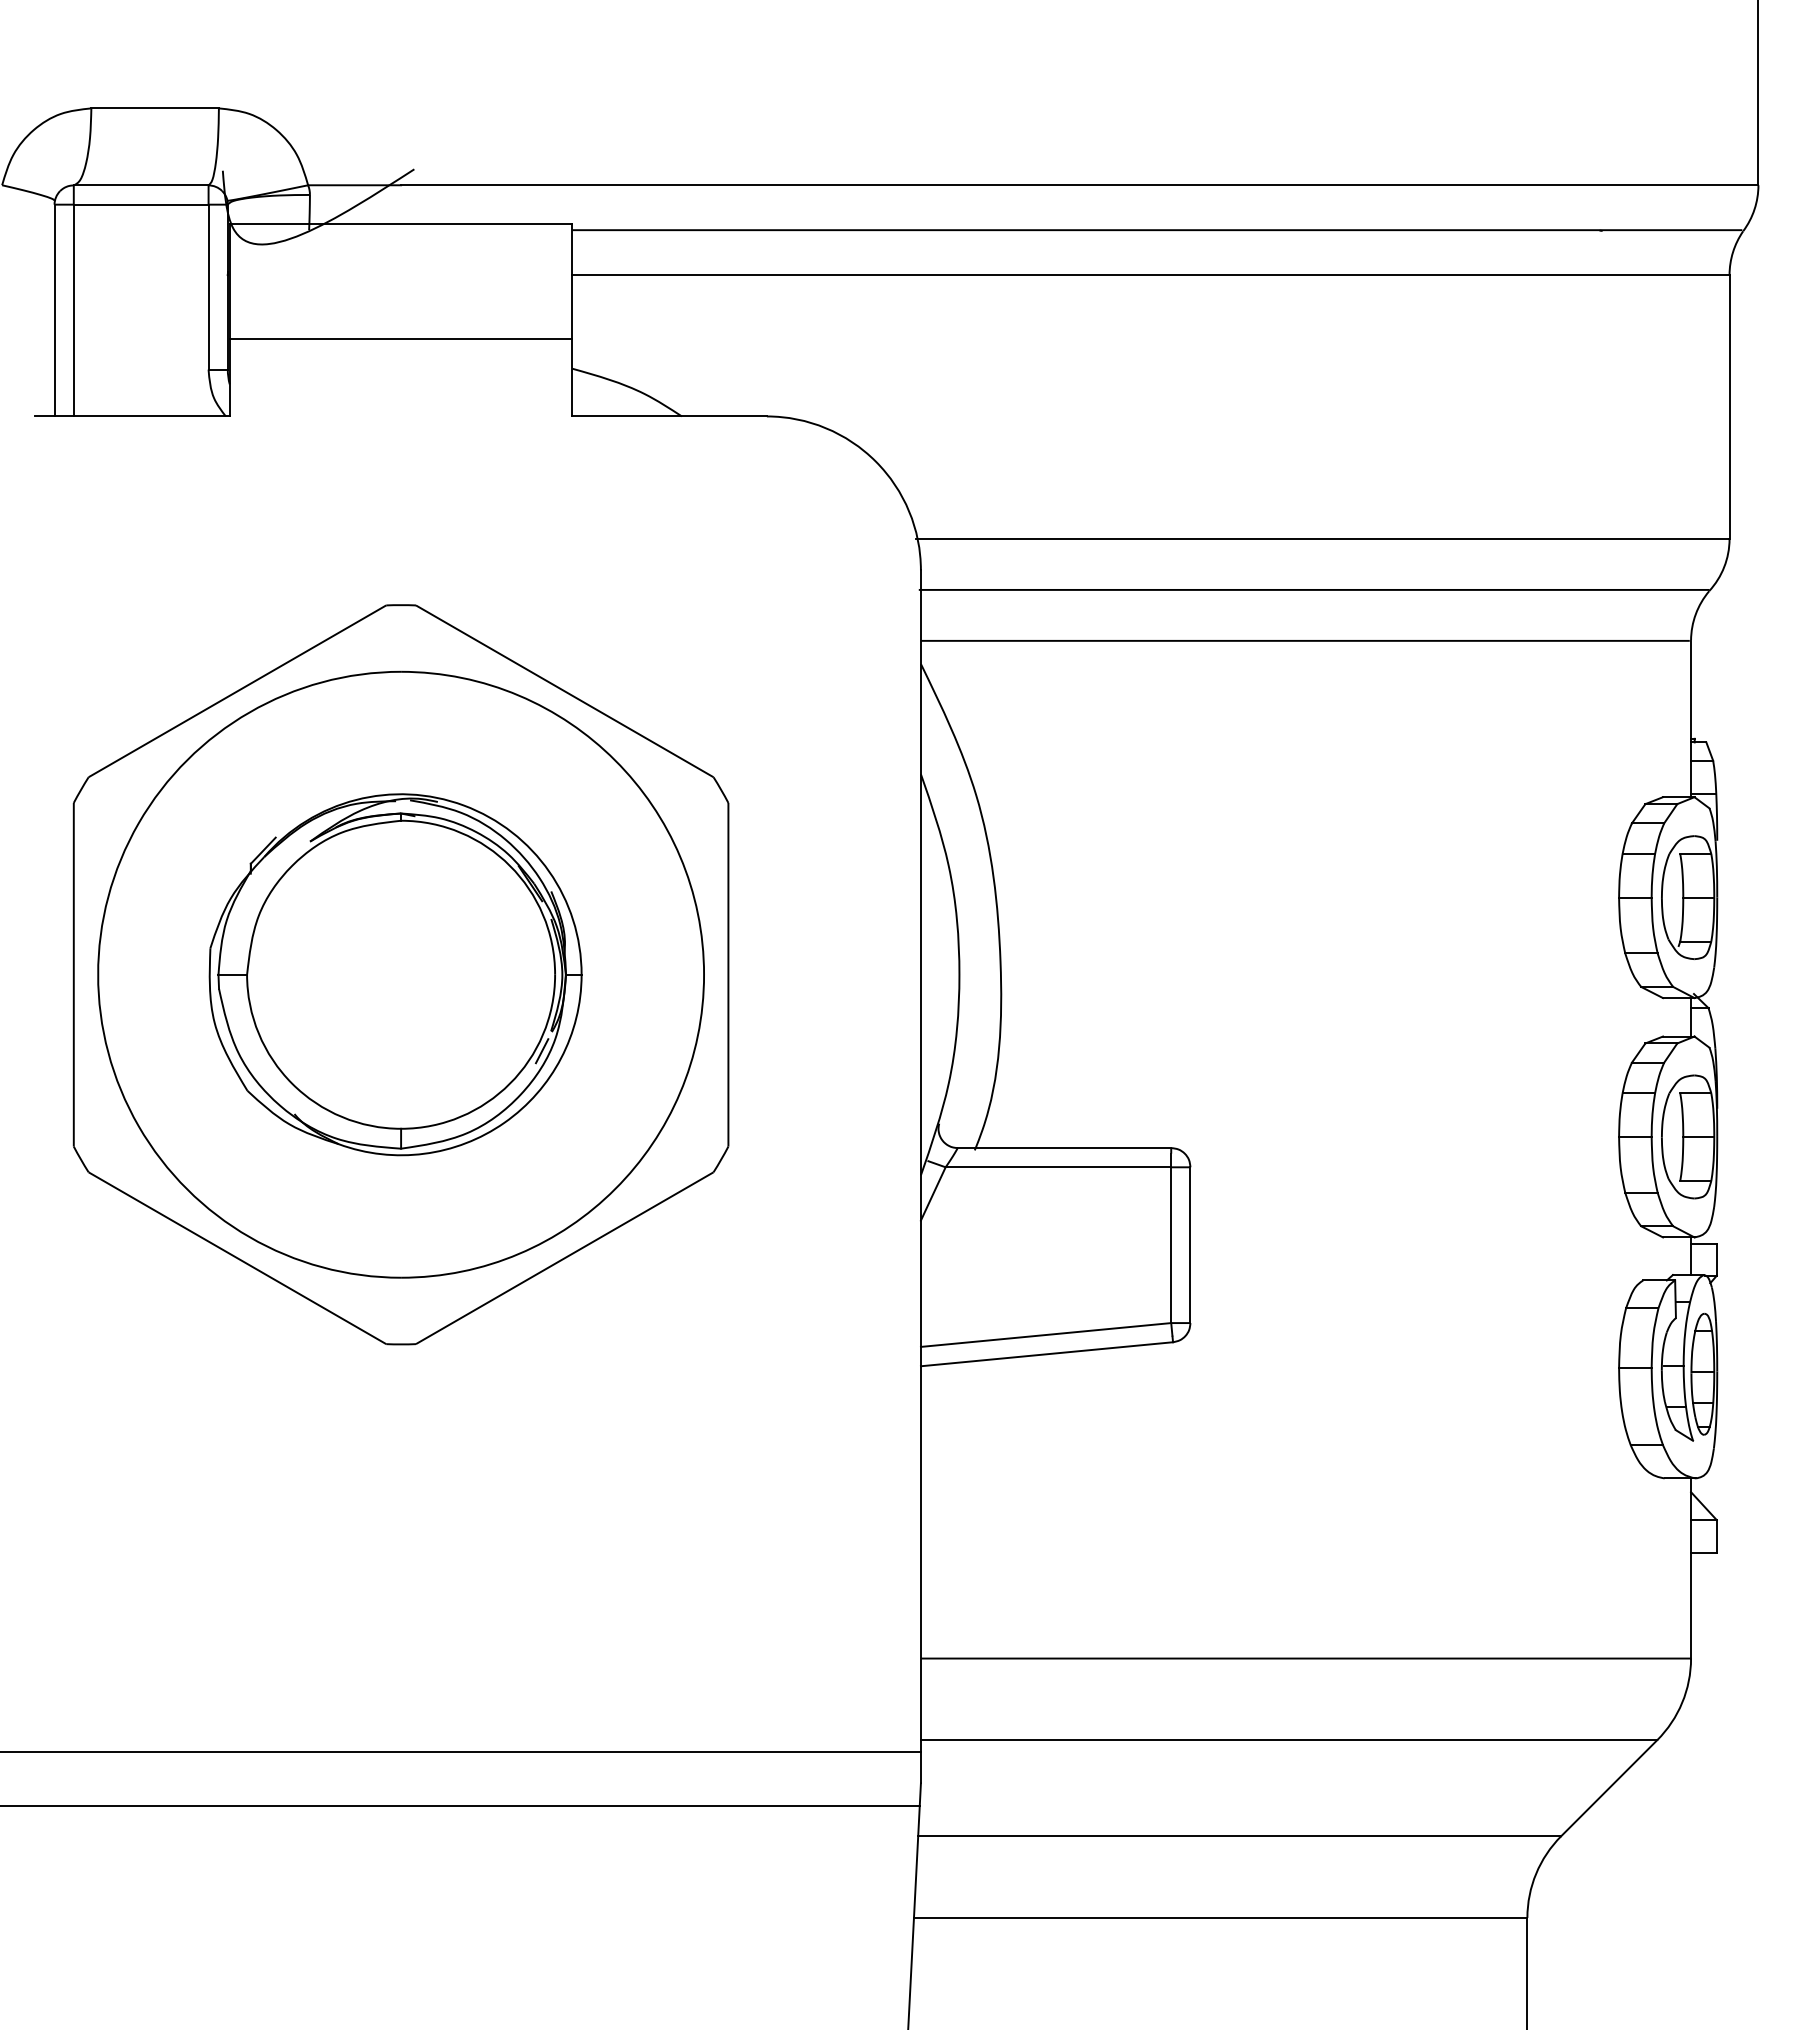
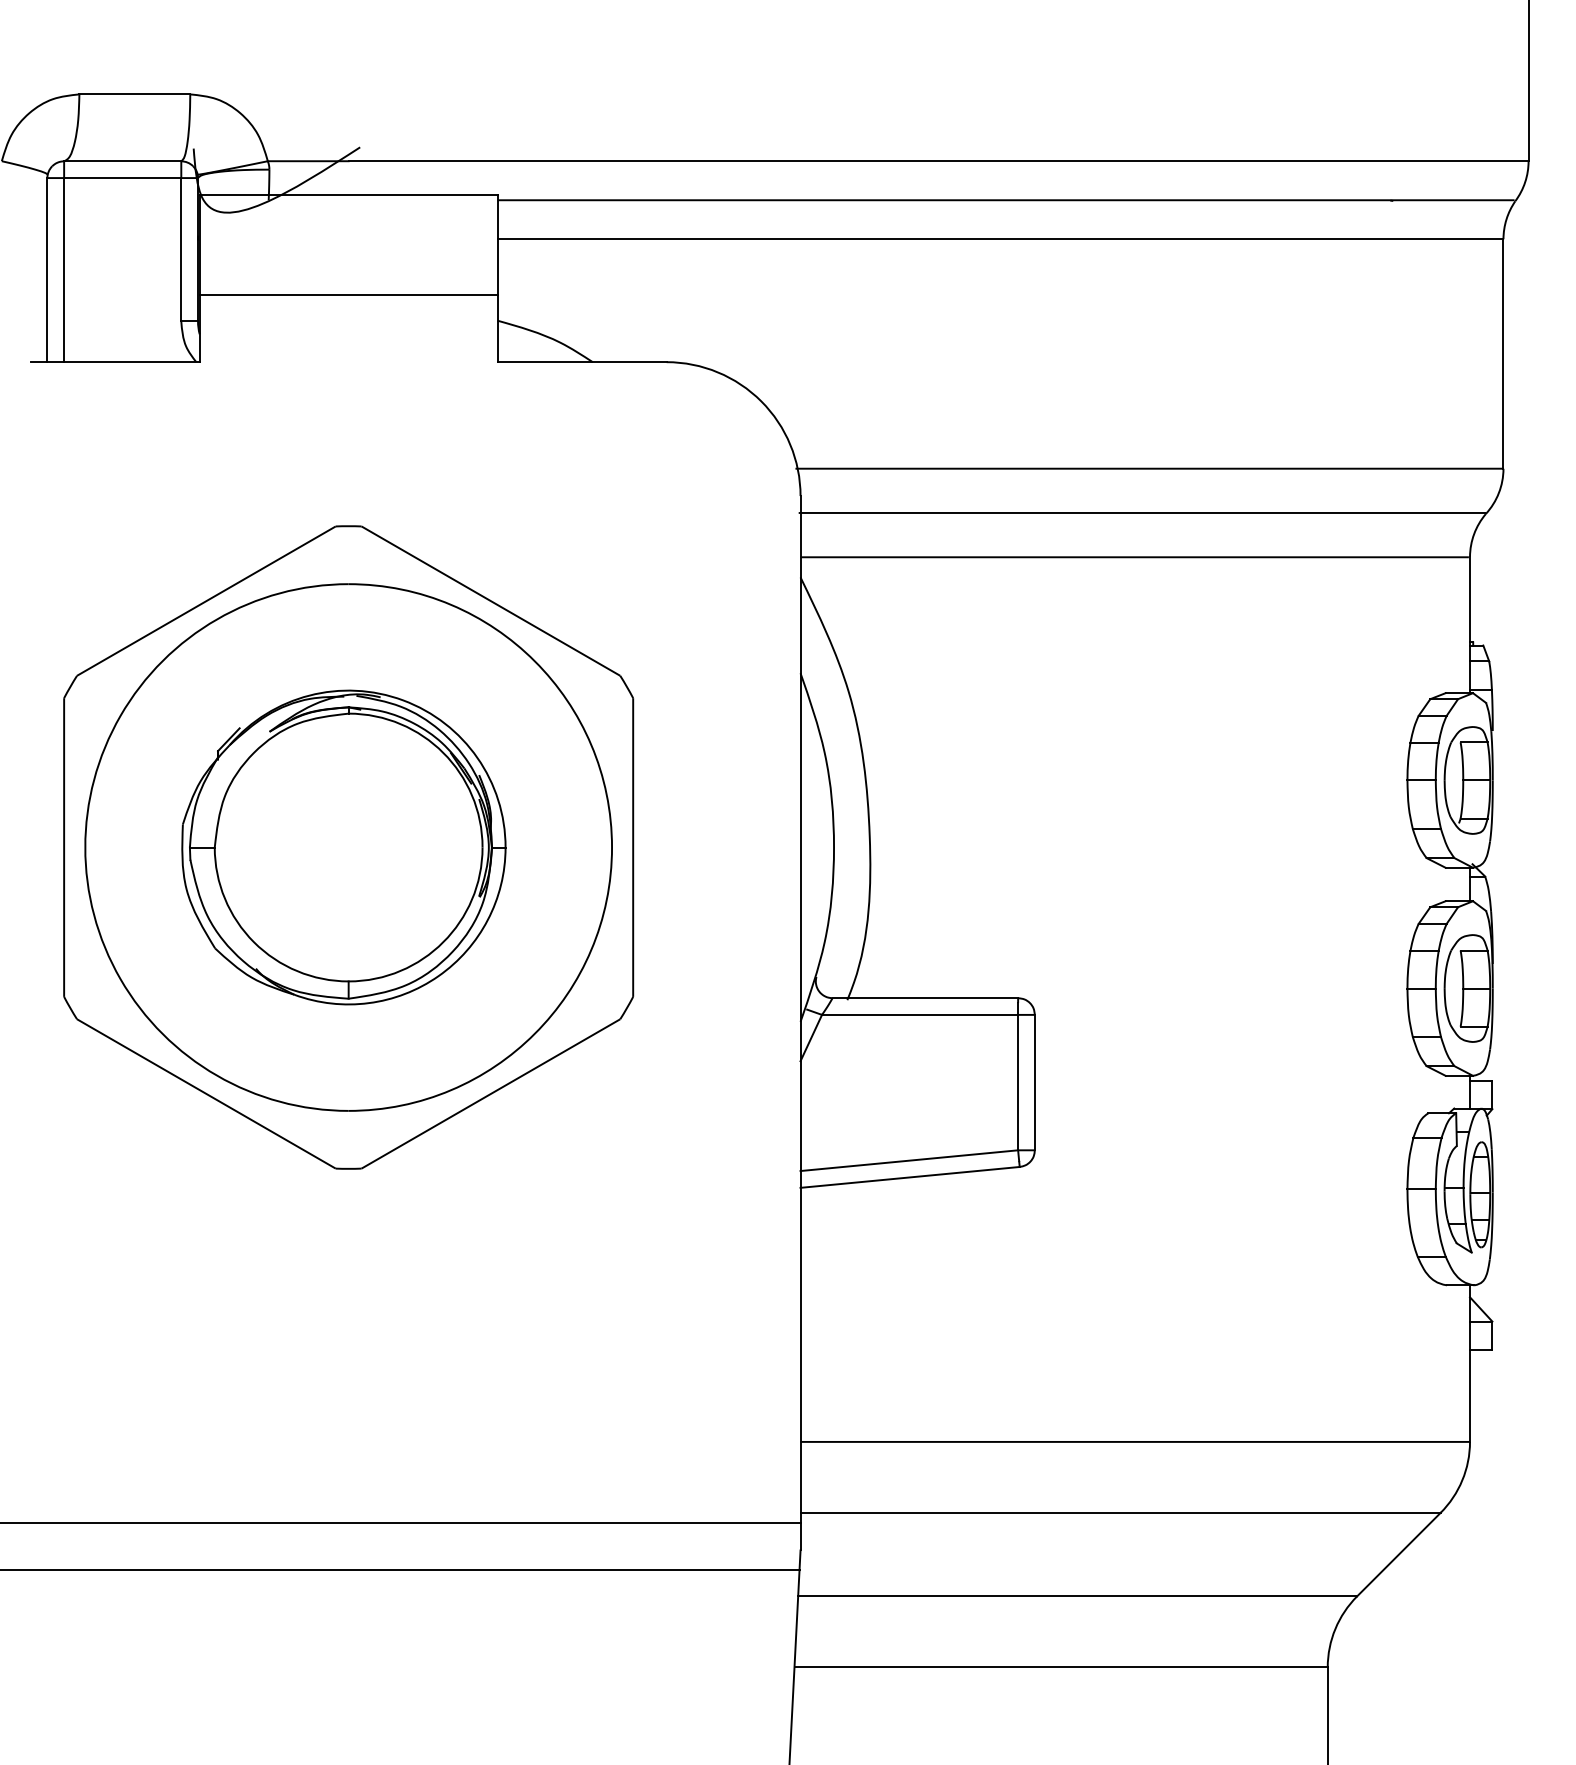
line: (541, 1051) -> (470, 914), removed

